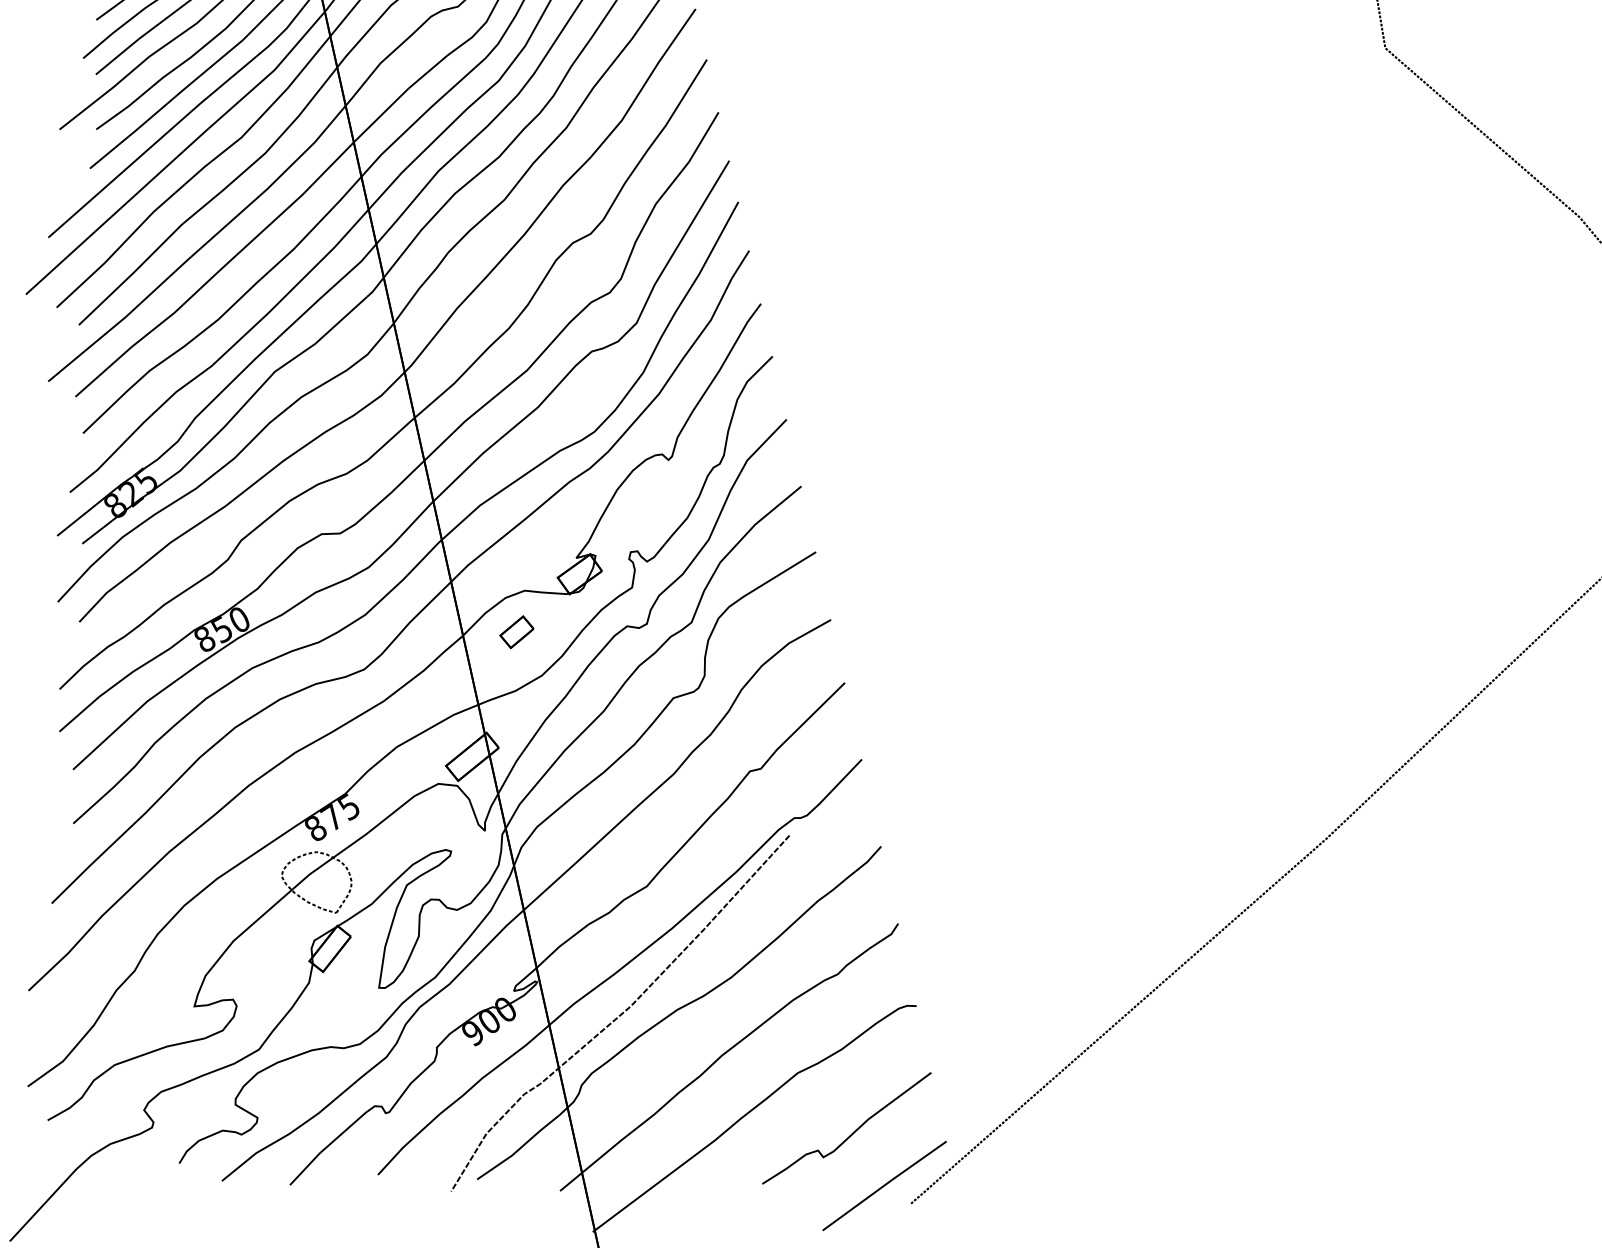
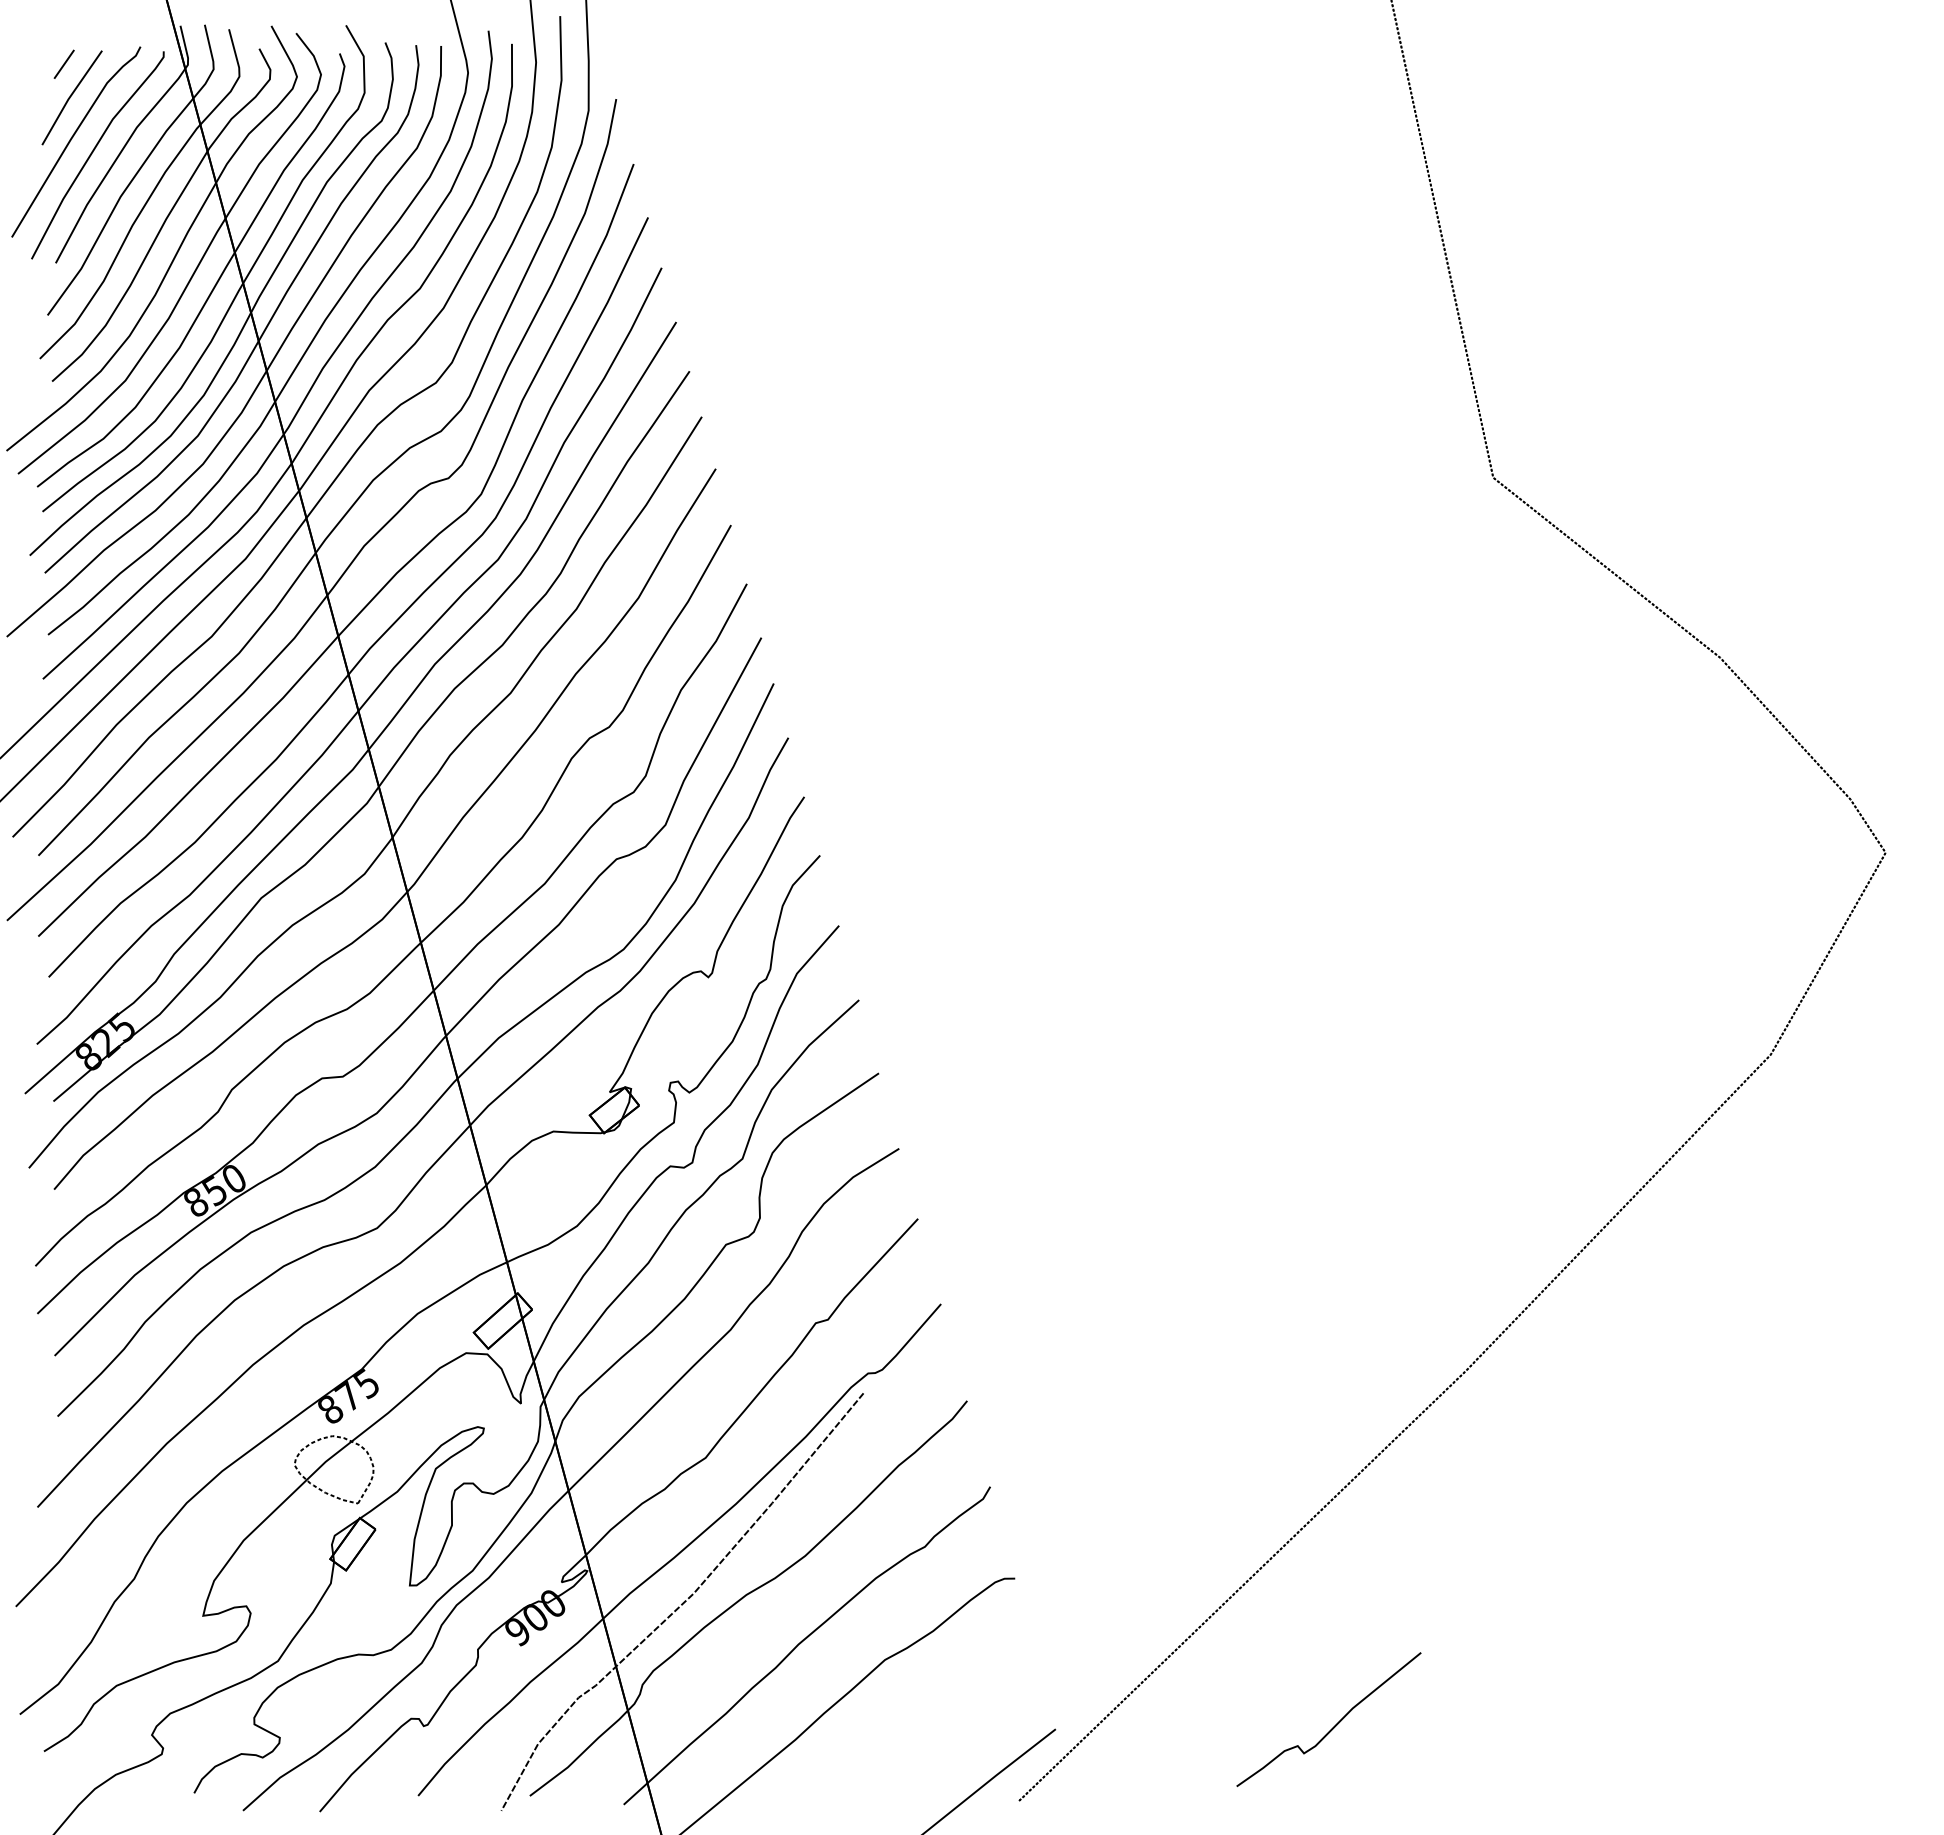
part: (516, 632) -> (546, 1178), removed
curve: (851, 1133) -> (1334, 1725), moved

